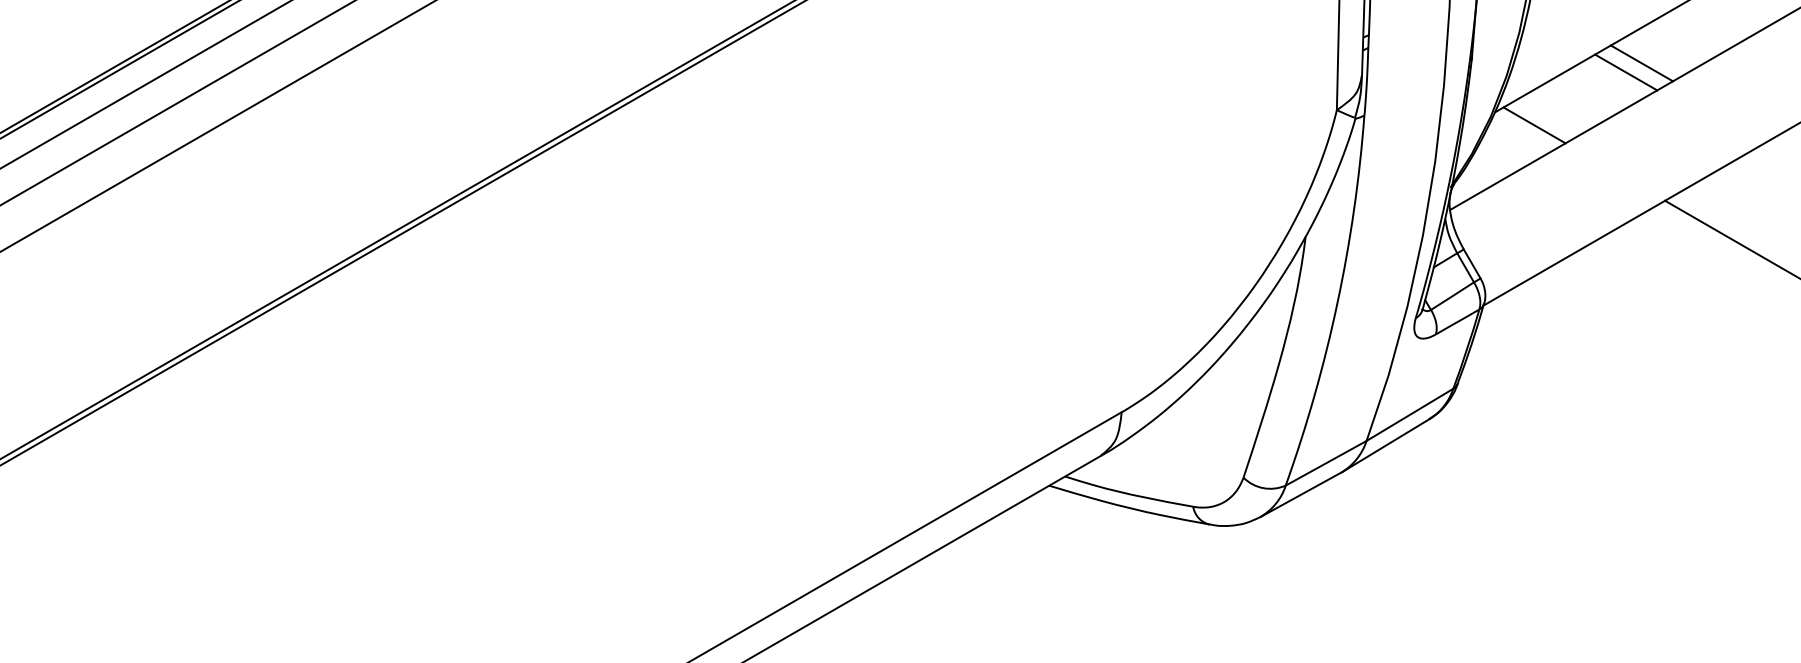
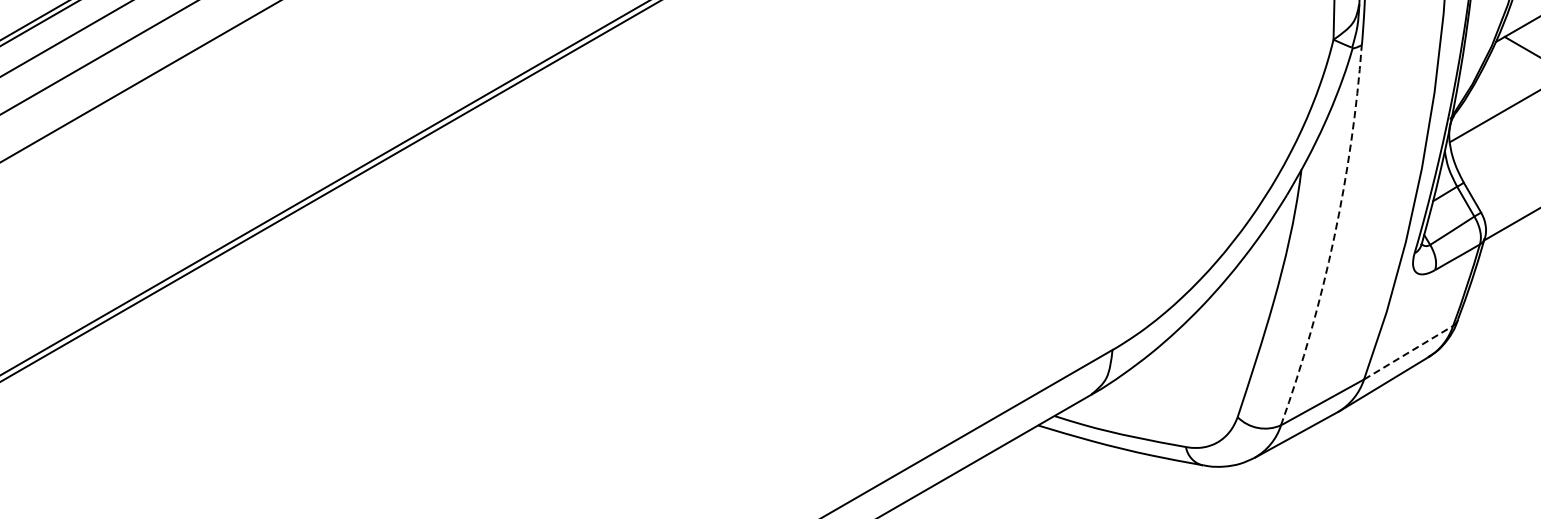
arc: (1337, 303) -> (1334, 238), solid -> dashed
line: (1409, 414) -> (1408, 352), solid -> dashed

